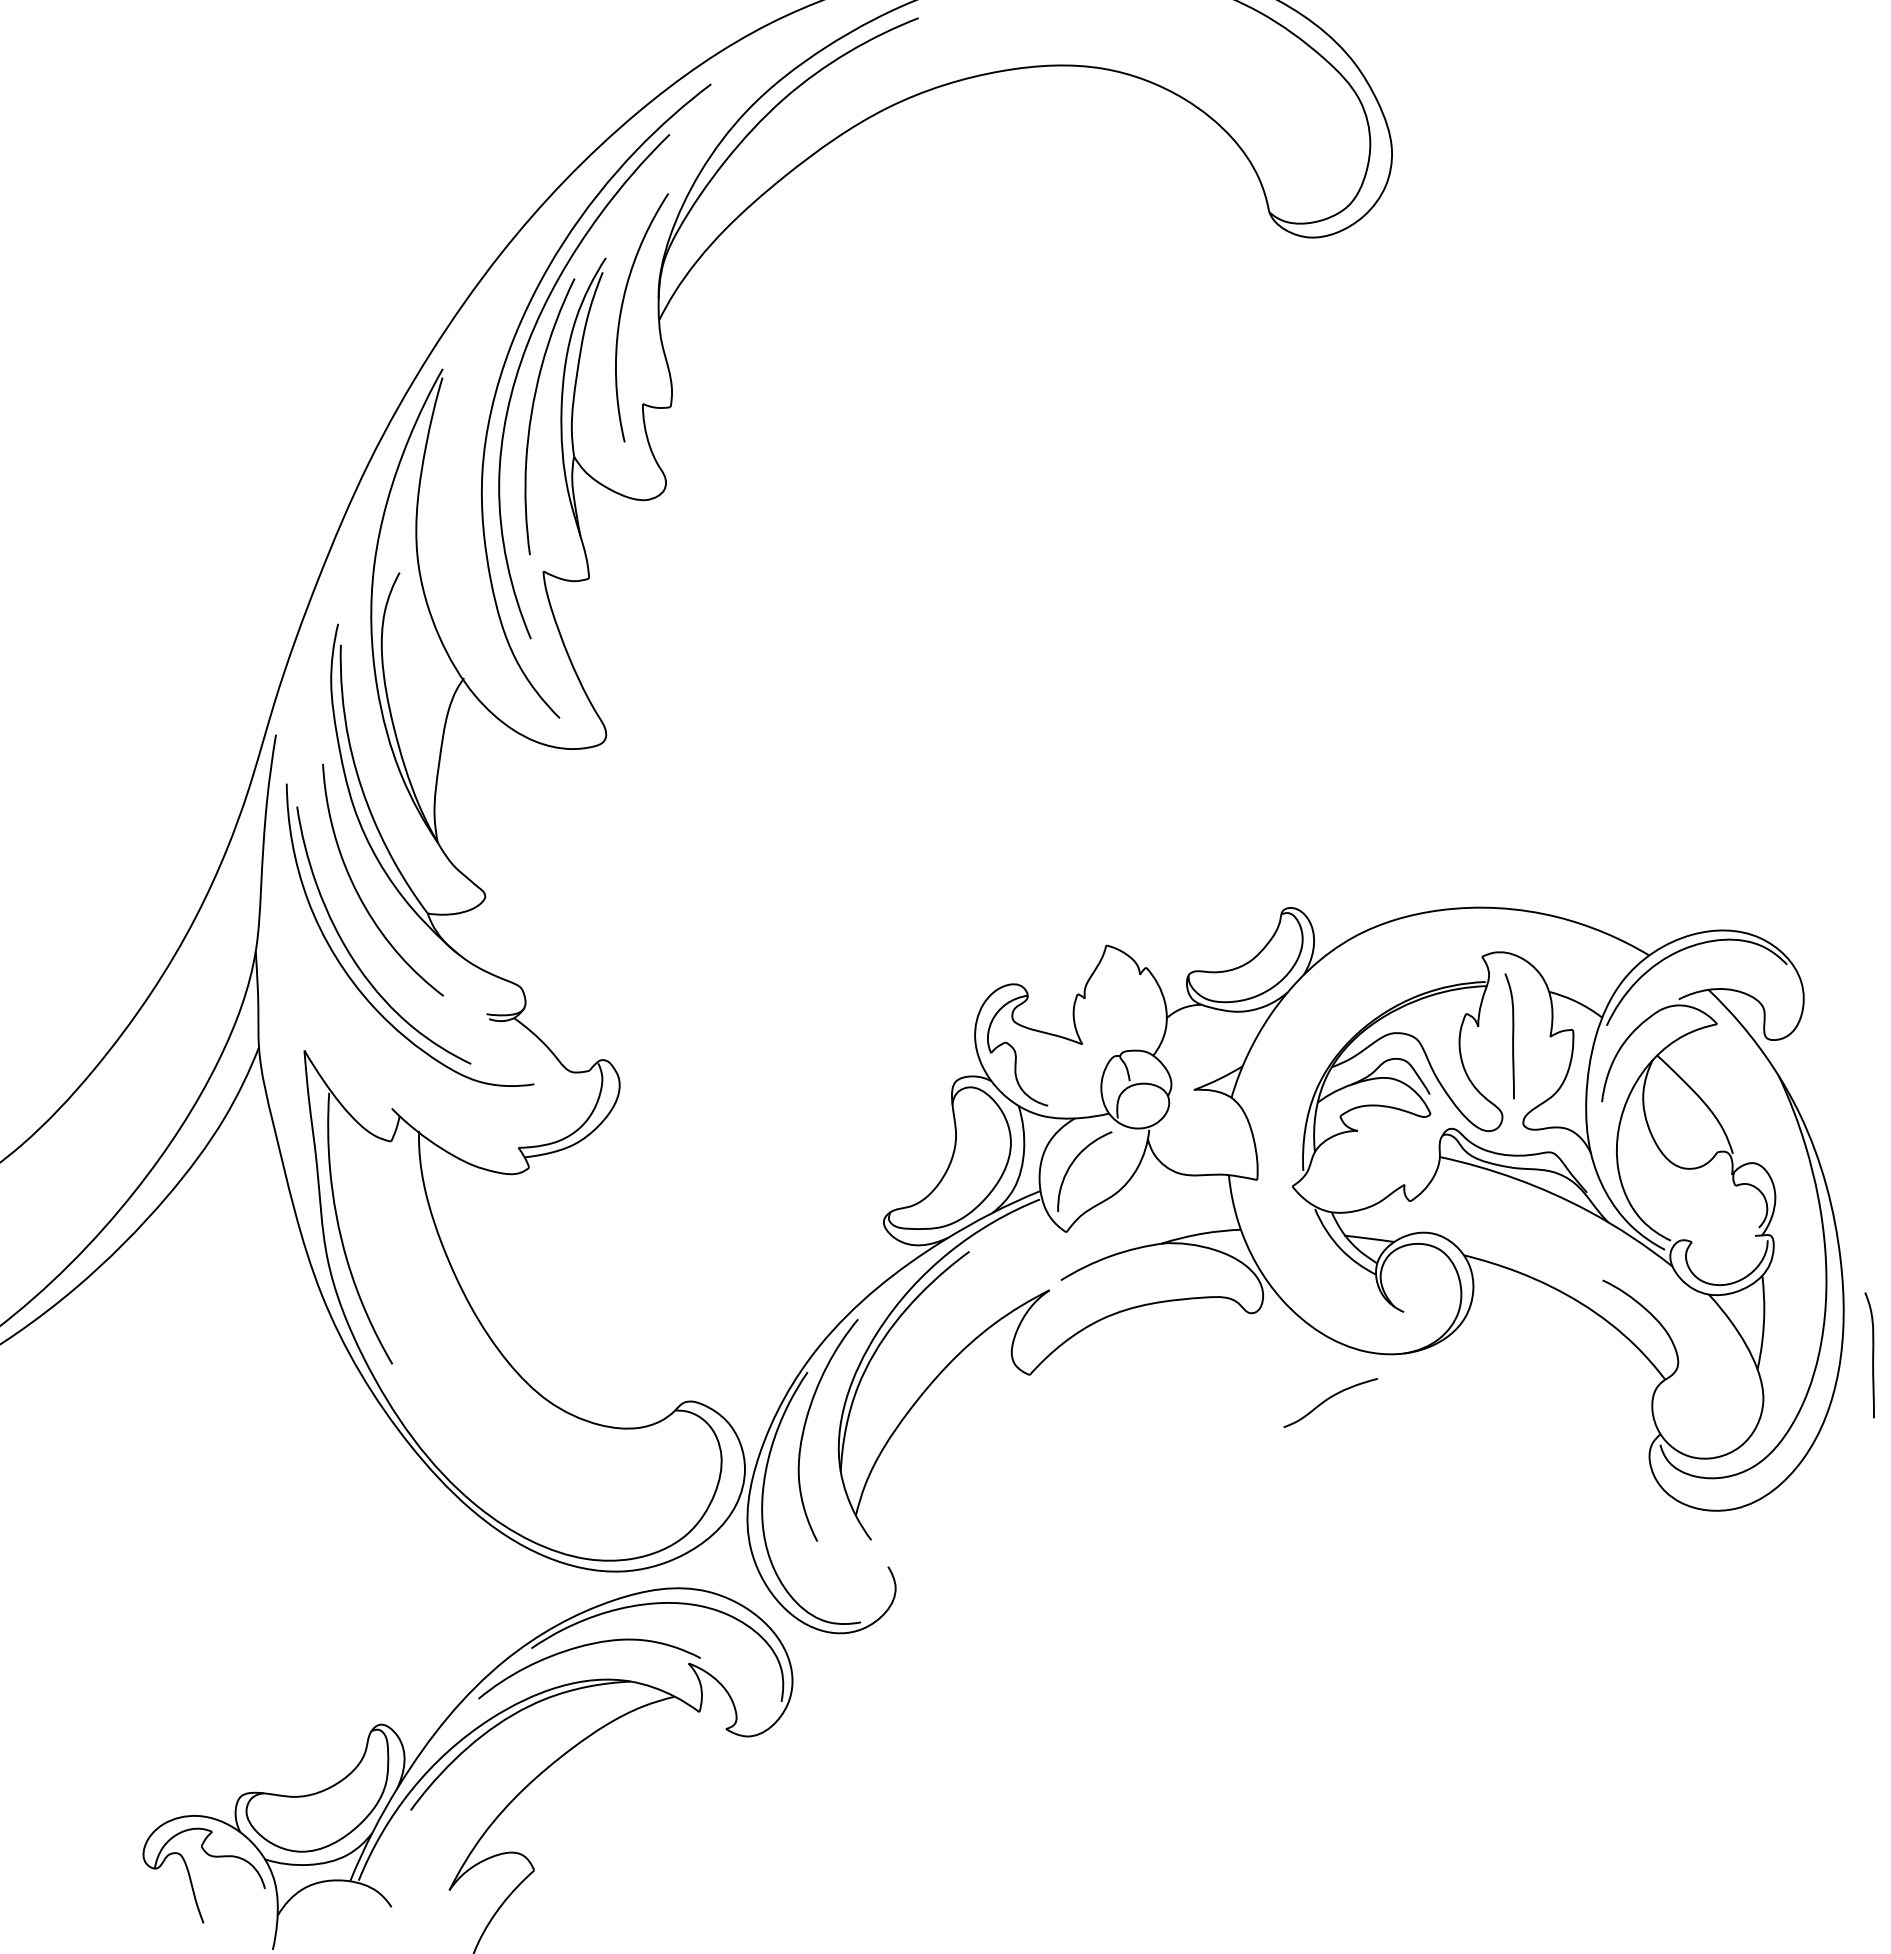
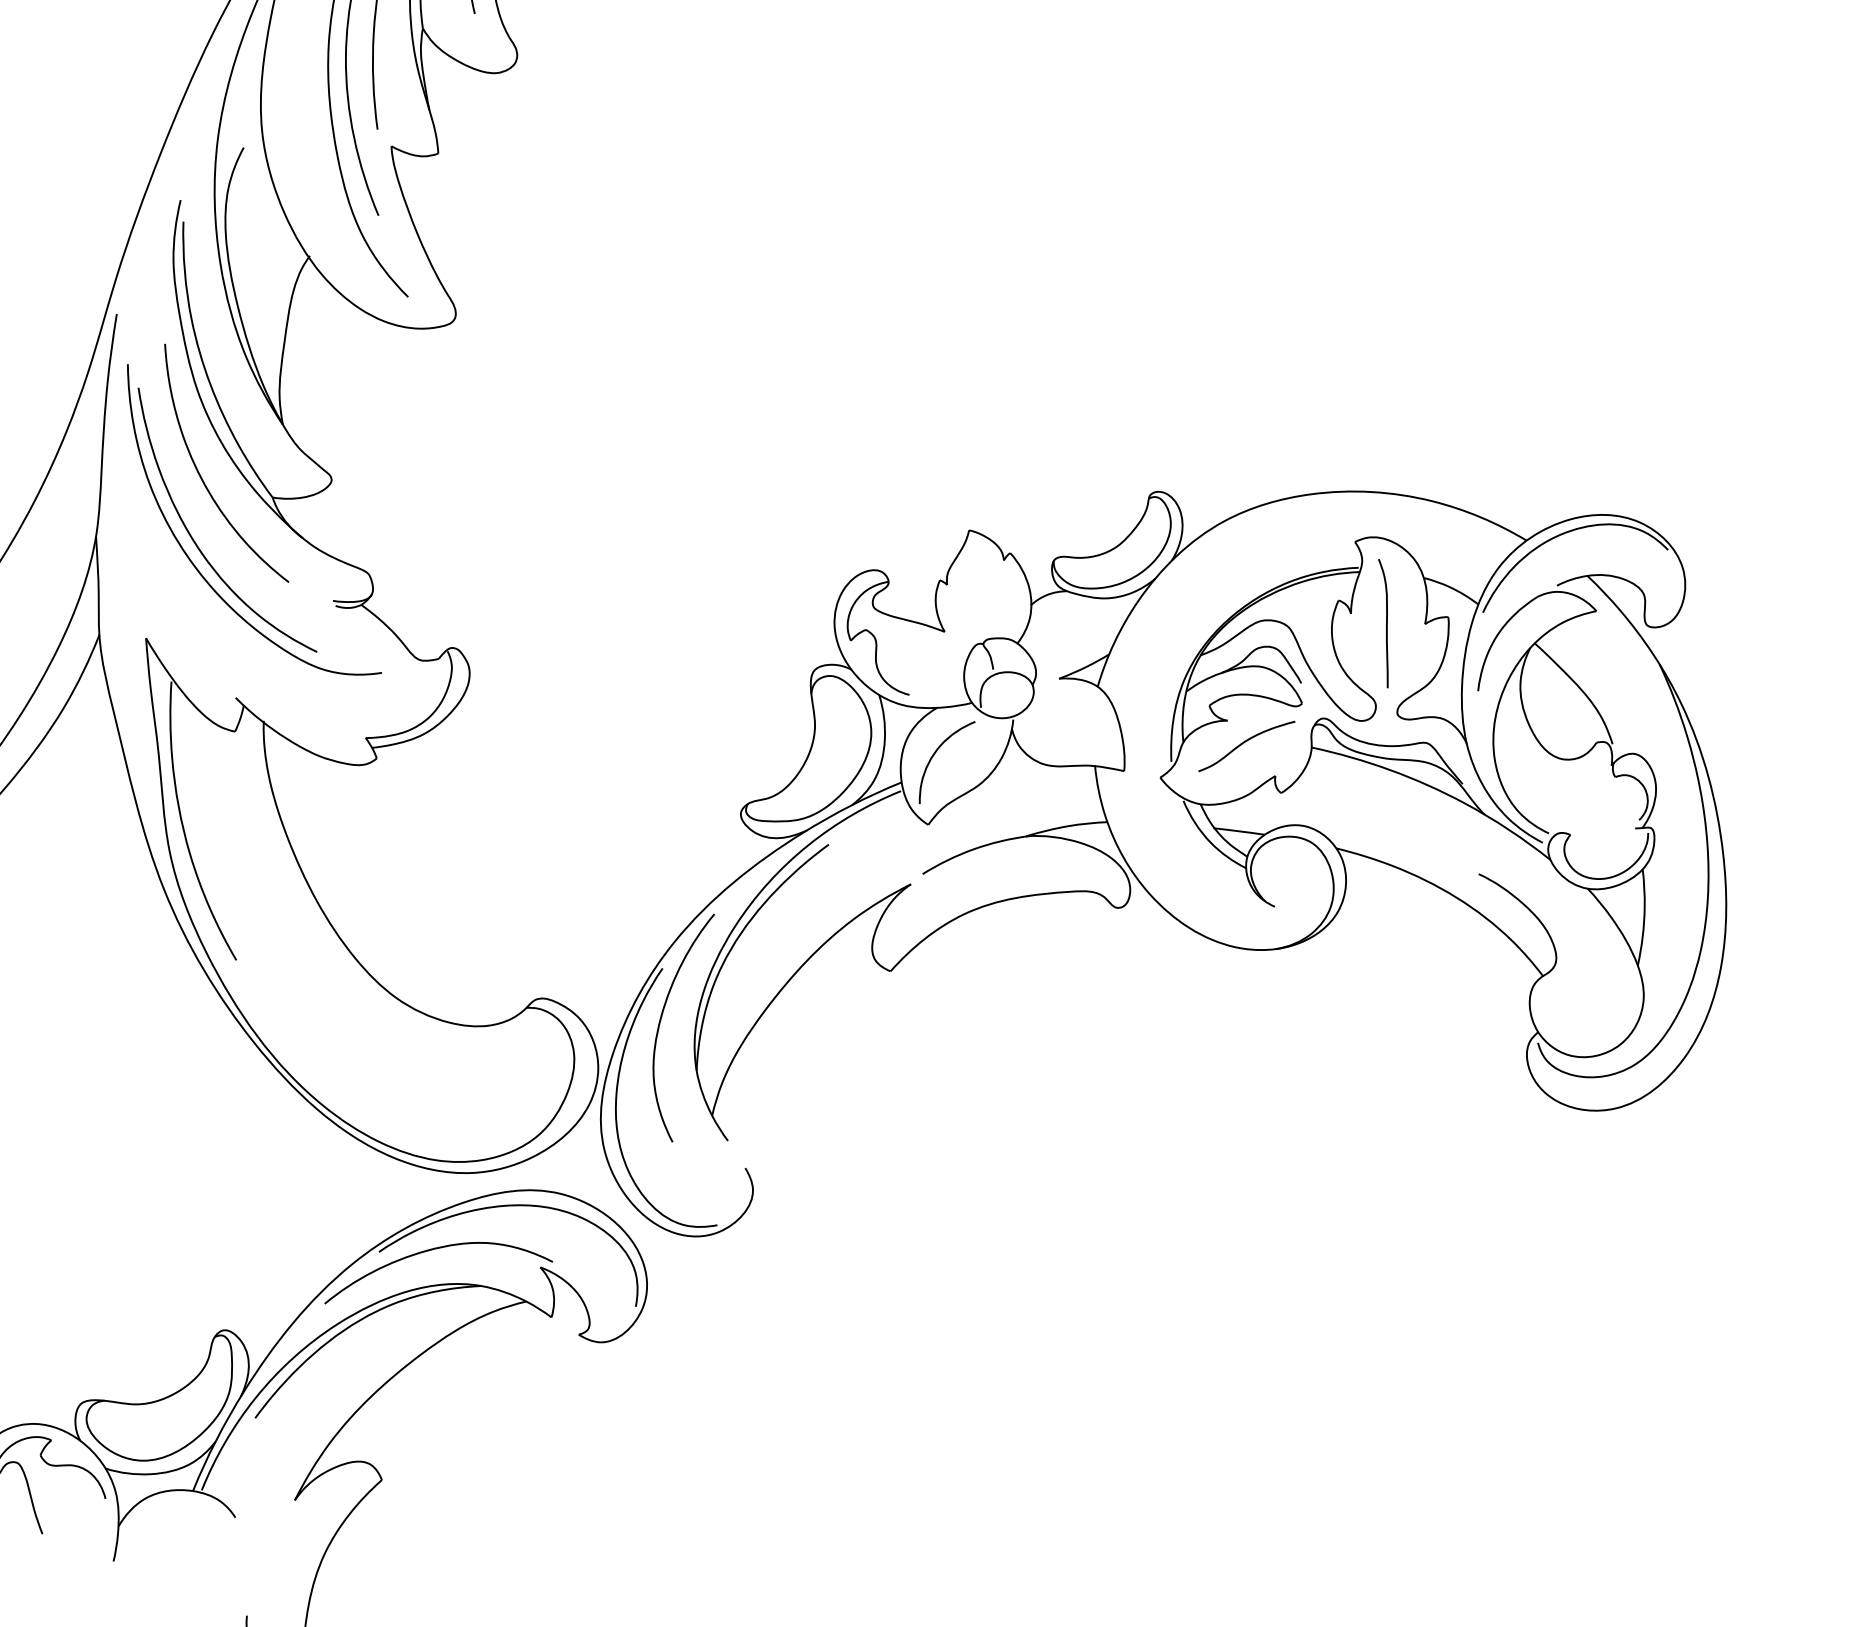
curve: (1872, 1355) -> (1755, 951), removed
curve: (1329, 1399) -> (1245, 742), moved

